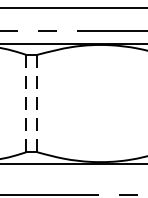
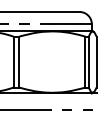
line: (37, 102) -> (19, 61), dashed -> solid
line: (26, 104) -> (13, 62), dashed -> solid

